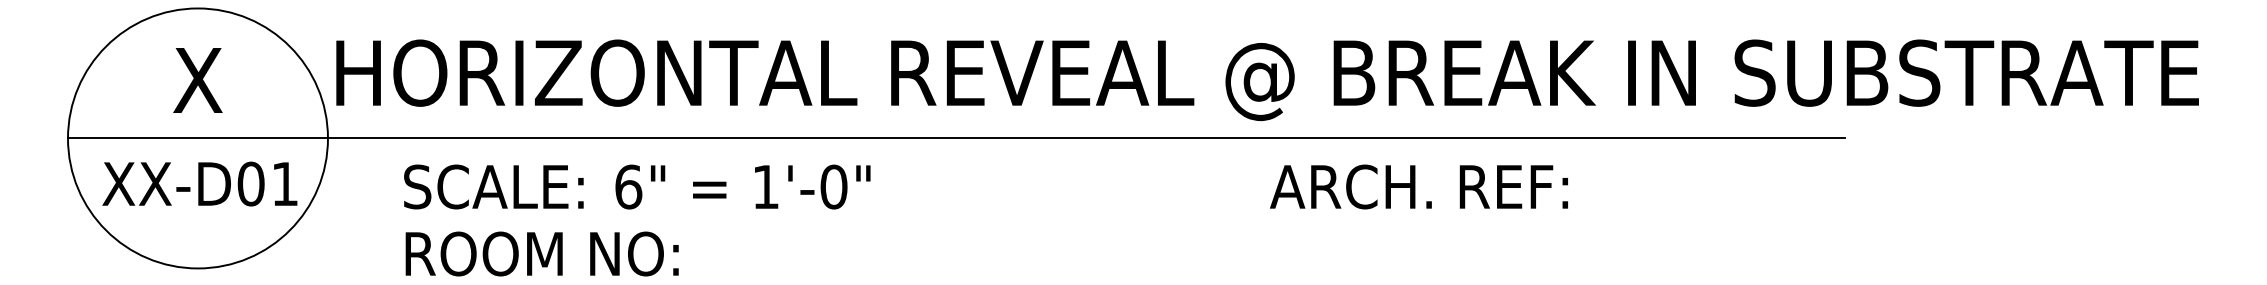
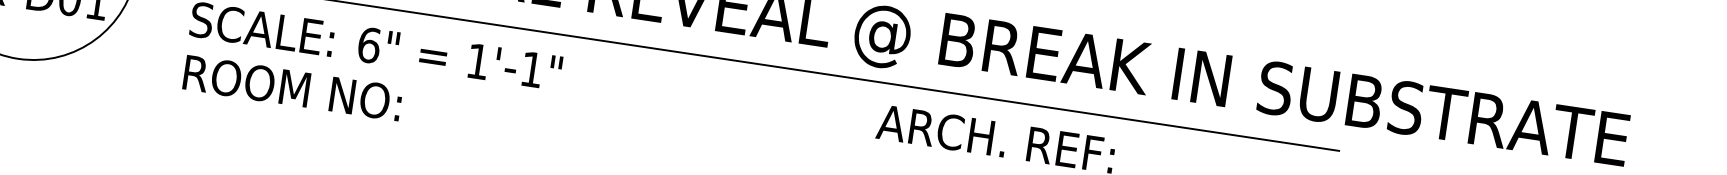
text: (833, 186) -> (531, 69), 1'-0" -> 1'-1"

